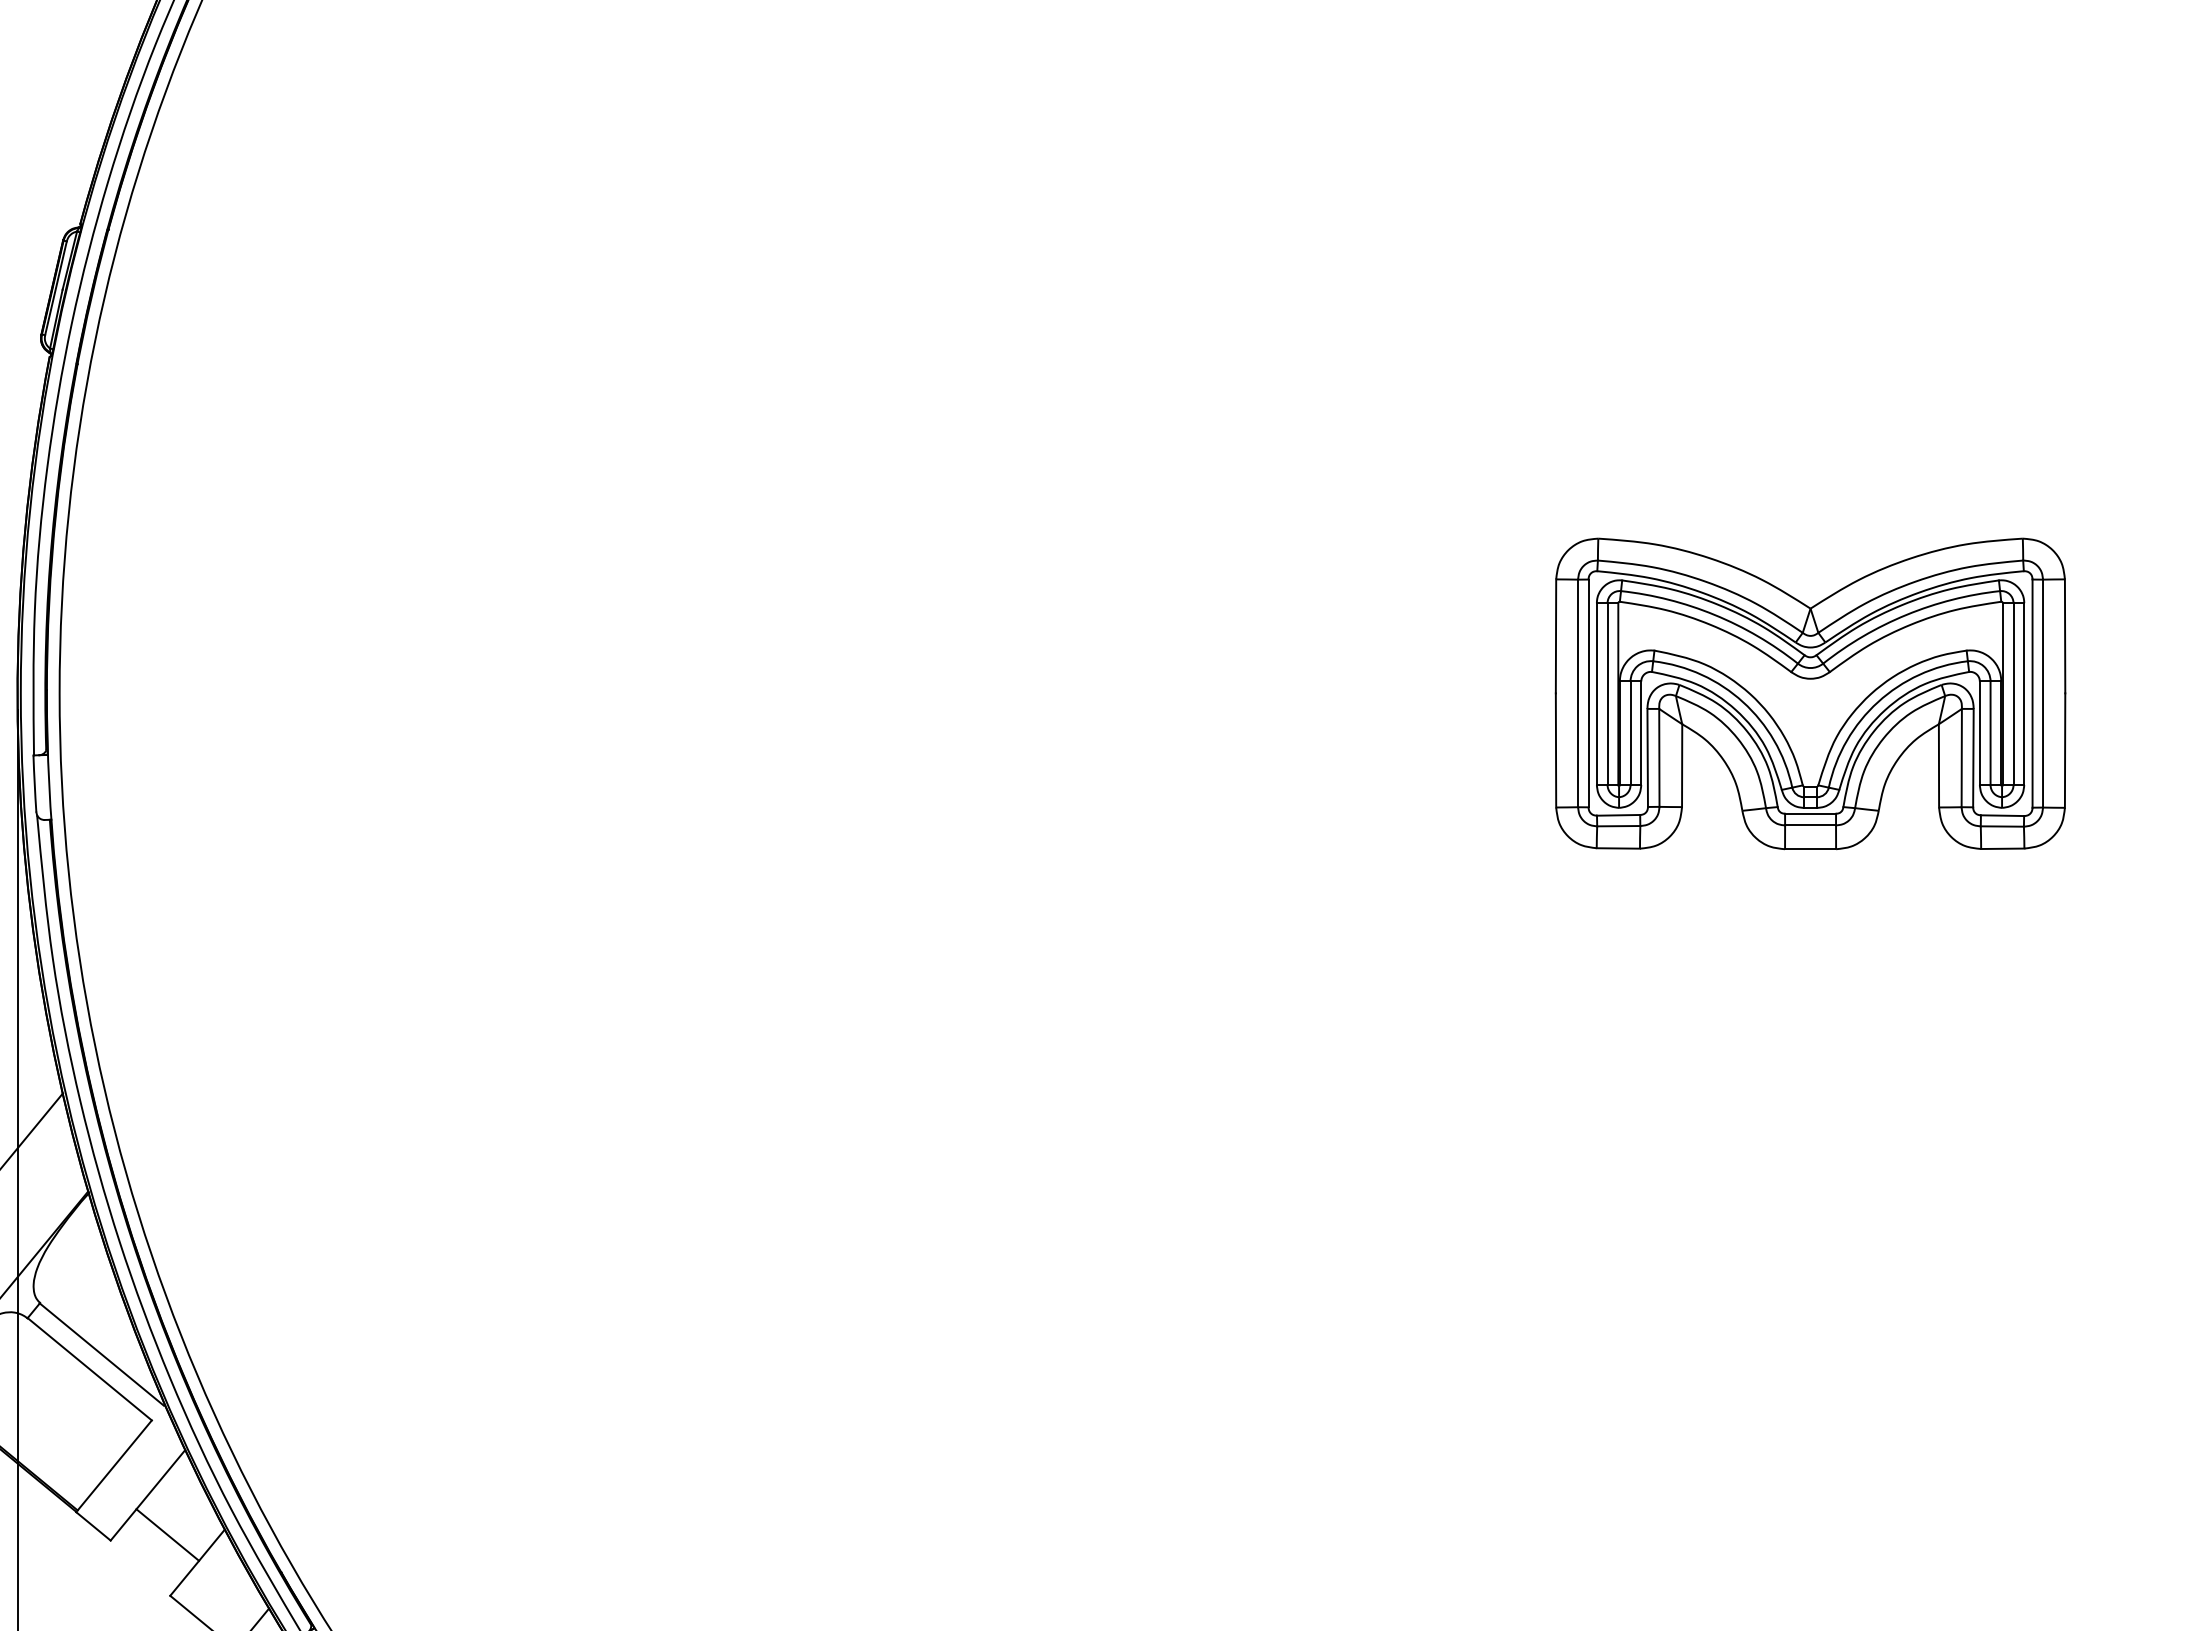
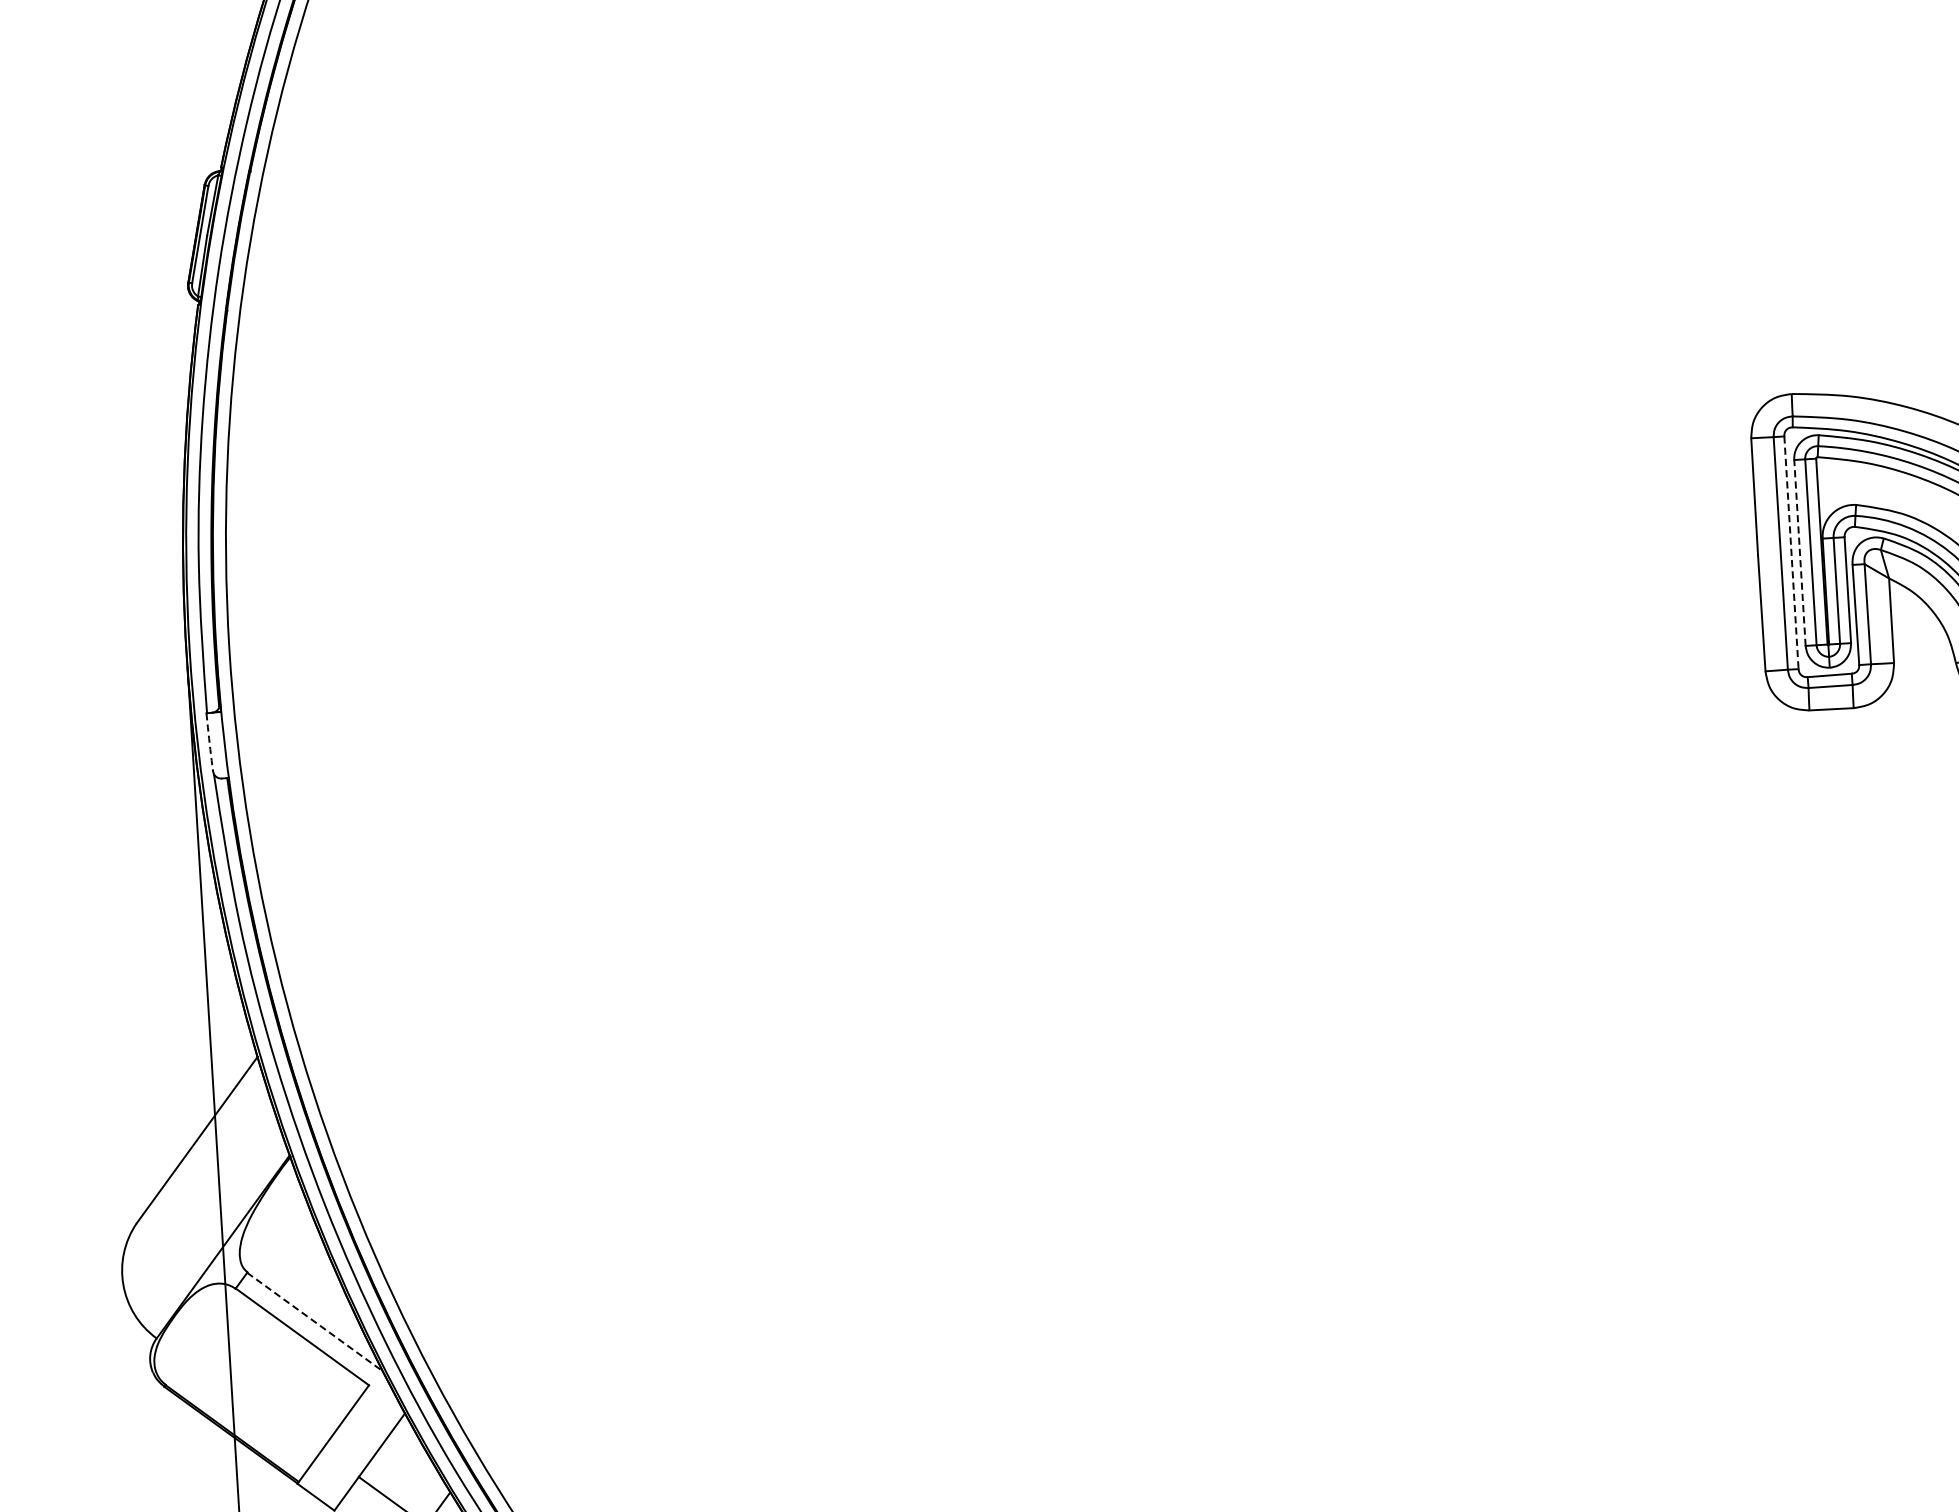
line: (1588, 693) -> (1791, 552), solid -> dashed
line: (1596, 694) -> (1799, 553), solid -> dashed
arc: (34, 783) -> (209, 741), solid -> dashed
line: (101, 1354) -> (313, 1321), solid -> dashed

